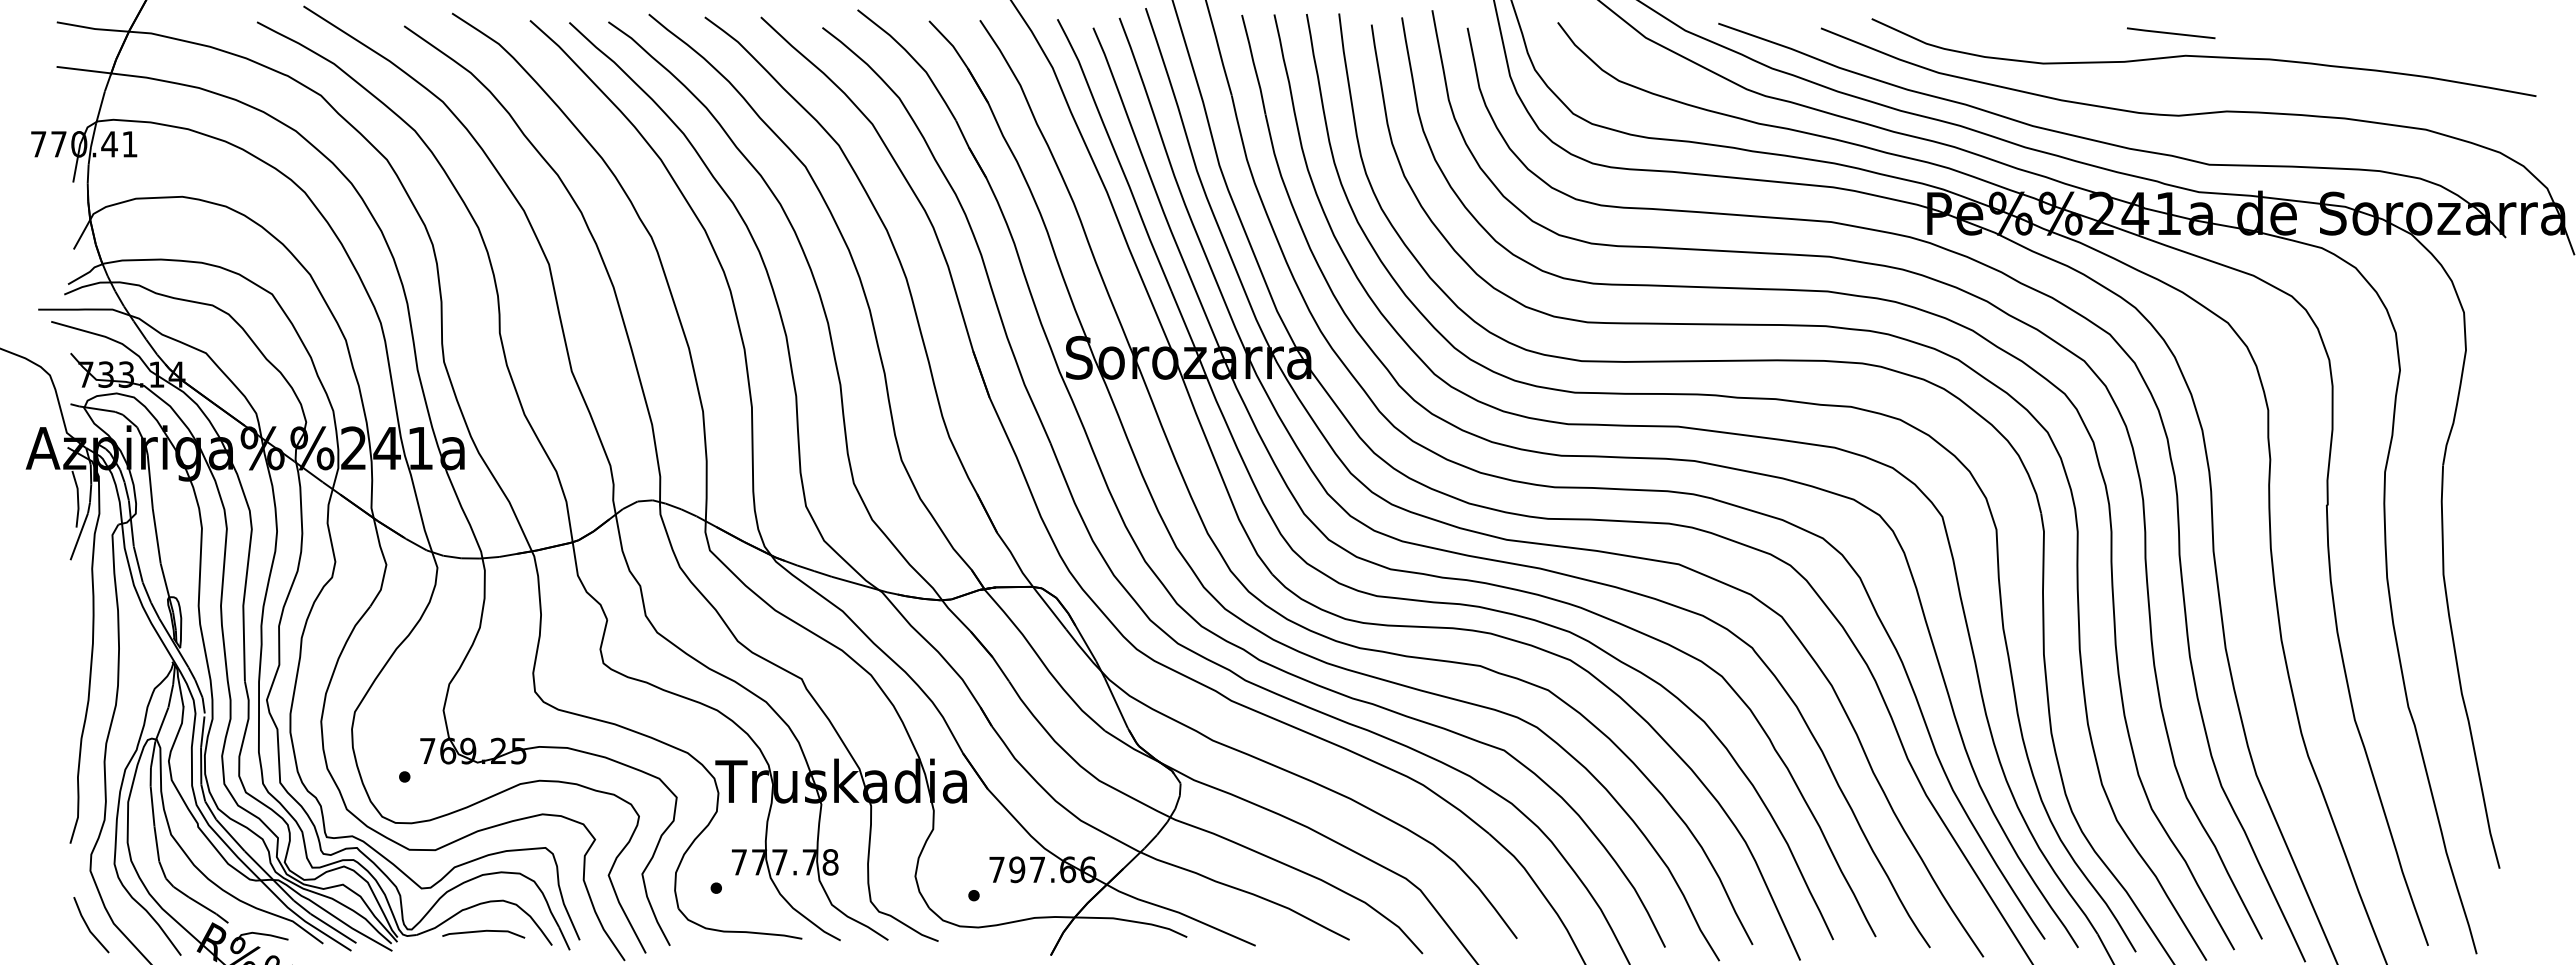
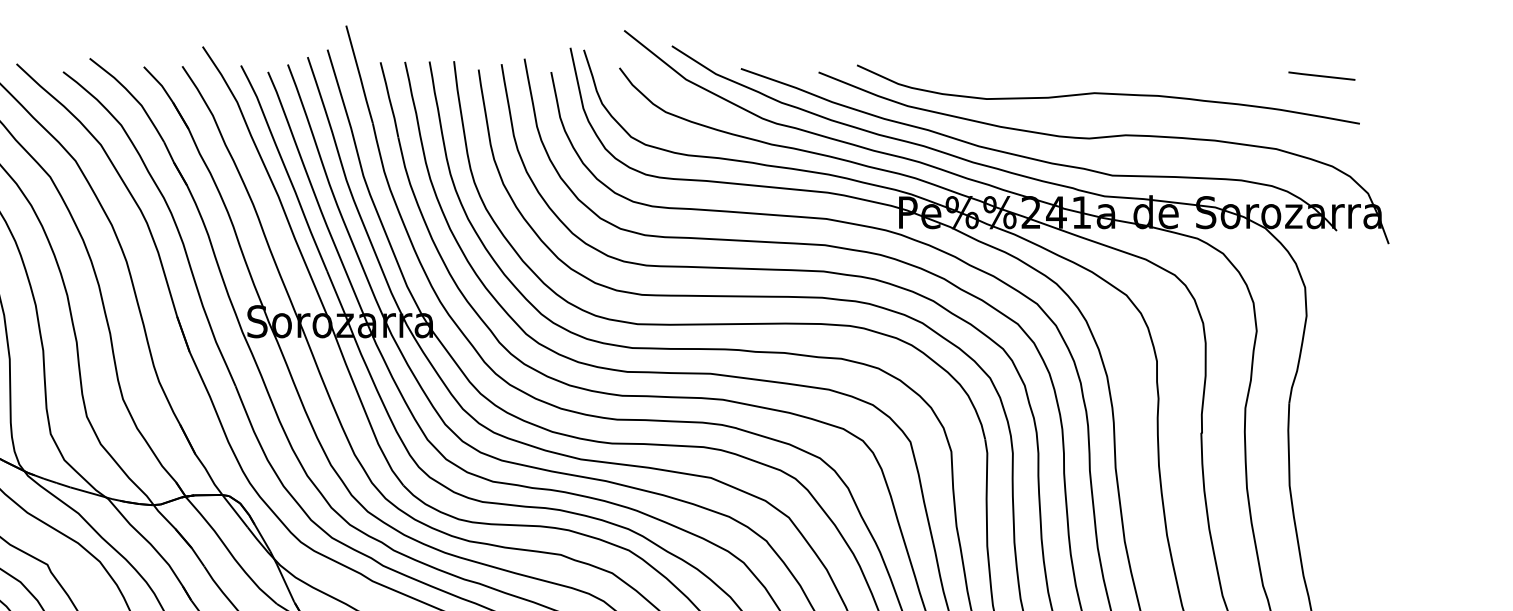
line: (2171, 33) -> (1322, 76), moved

